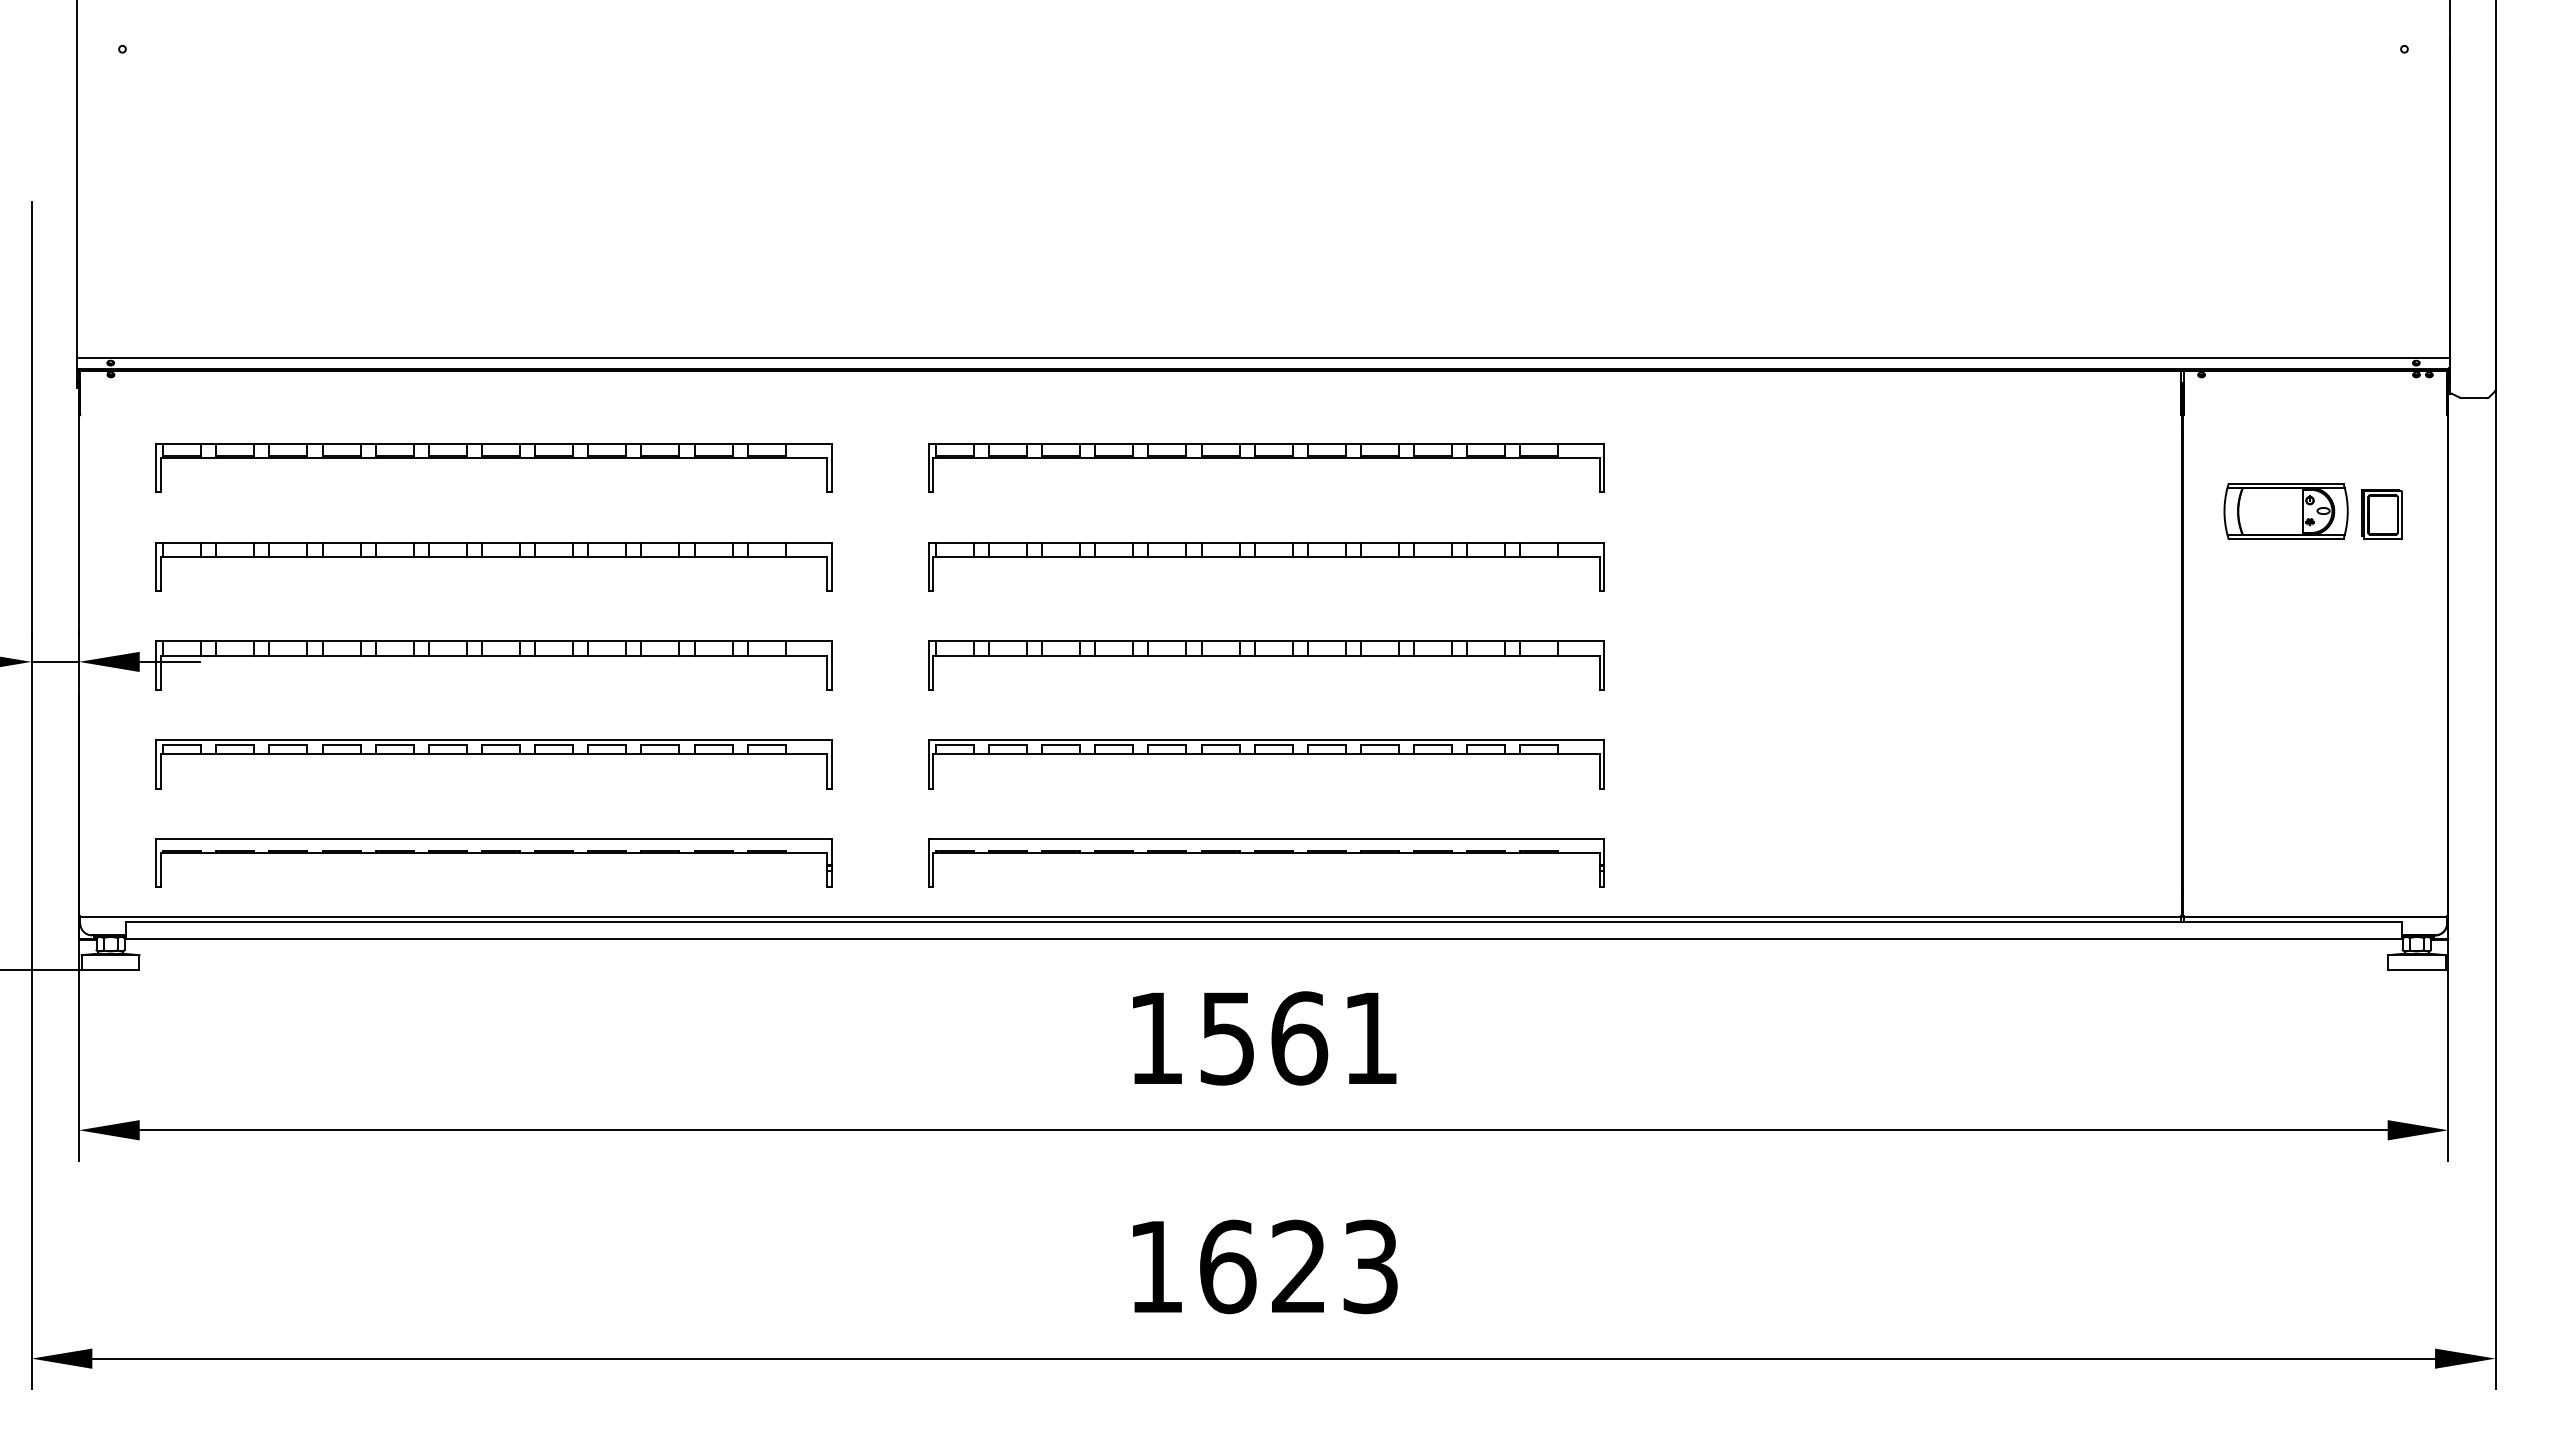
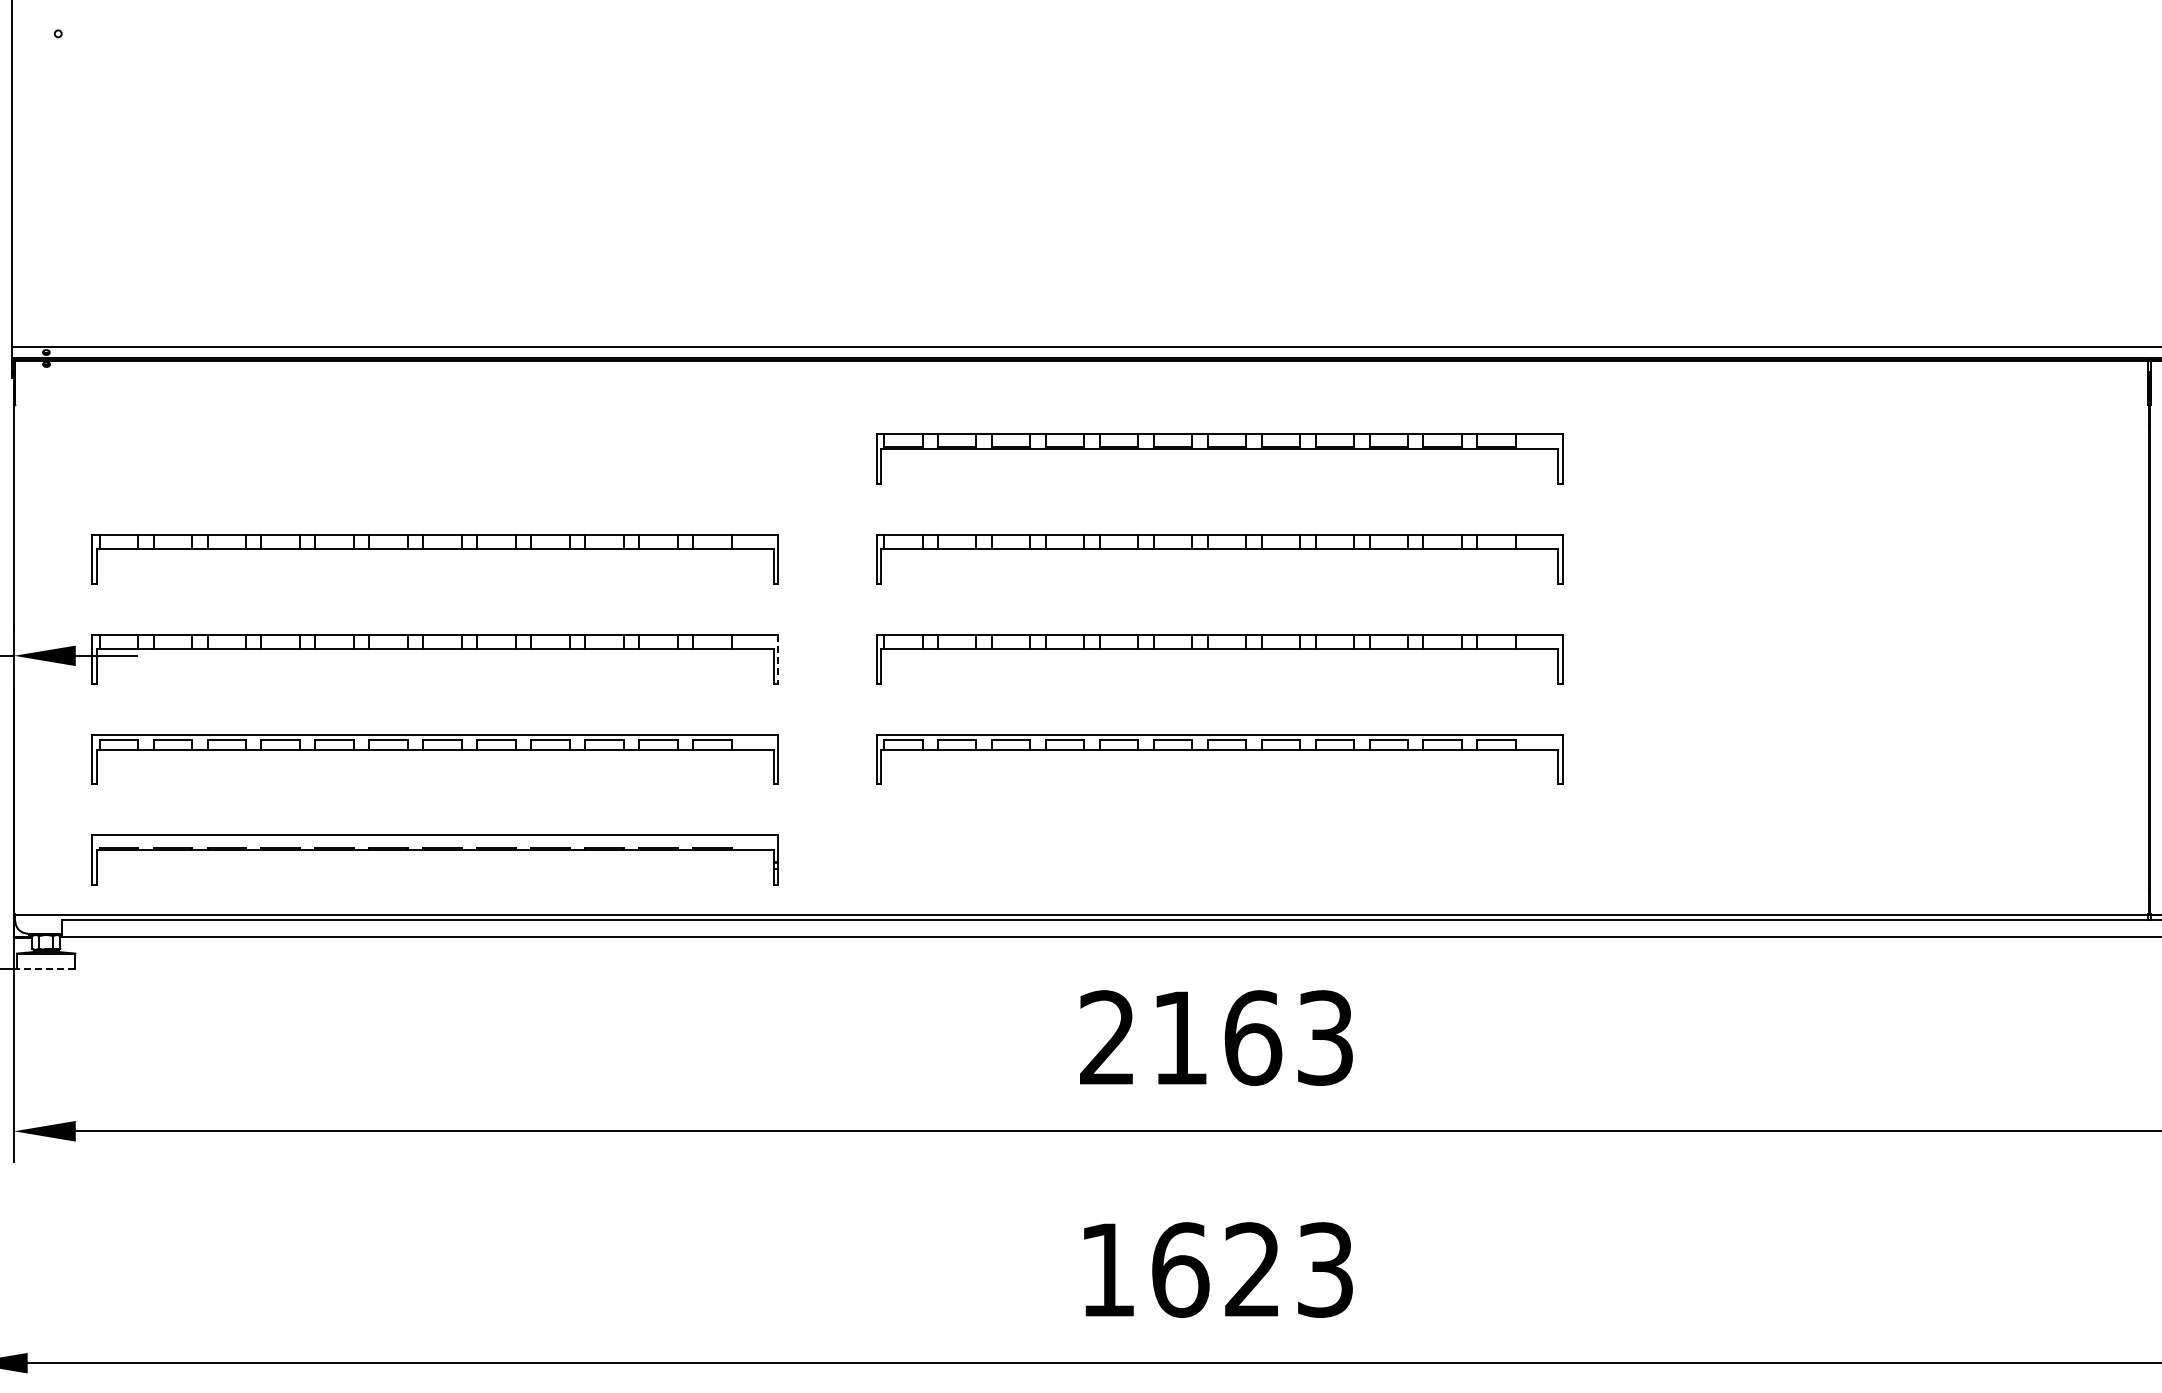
part: (493, 458) -> (434, 449), removed
line: (831, 666) -> (778, 660), solid -> dashed
part: (1266, 853) -> (1219, 850), removed
line: (110, 970) -> (46, 969), solid -> dashed
text: (1263, 1038) -> (1216, 1038), 1561 -> 2163

